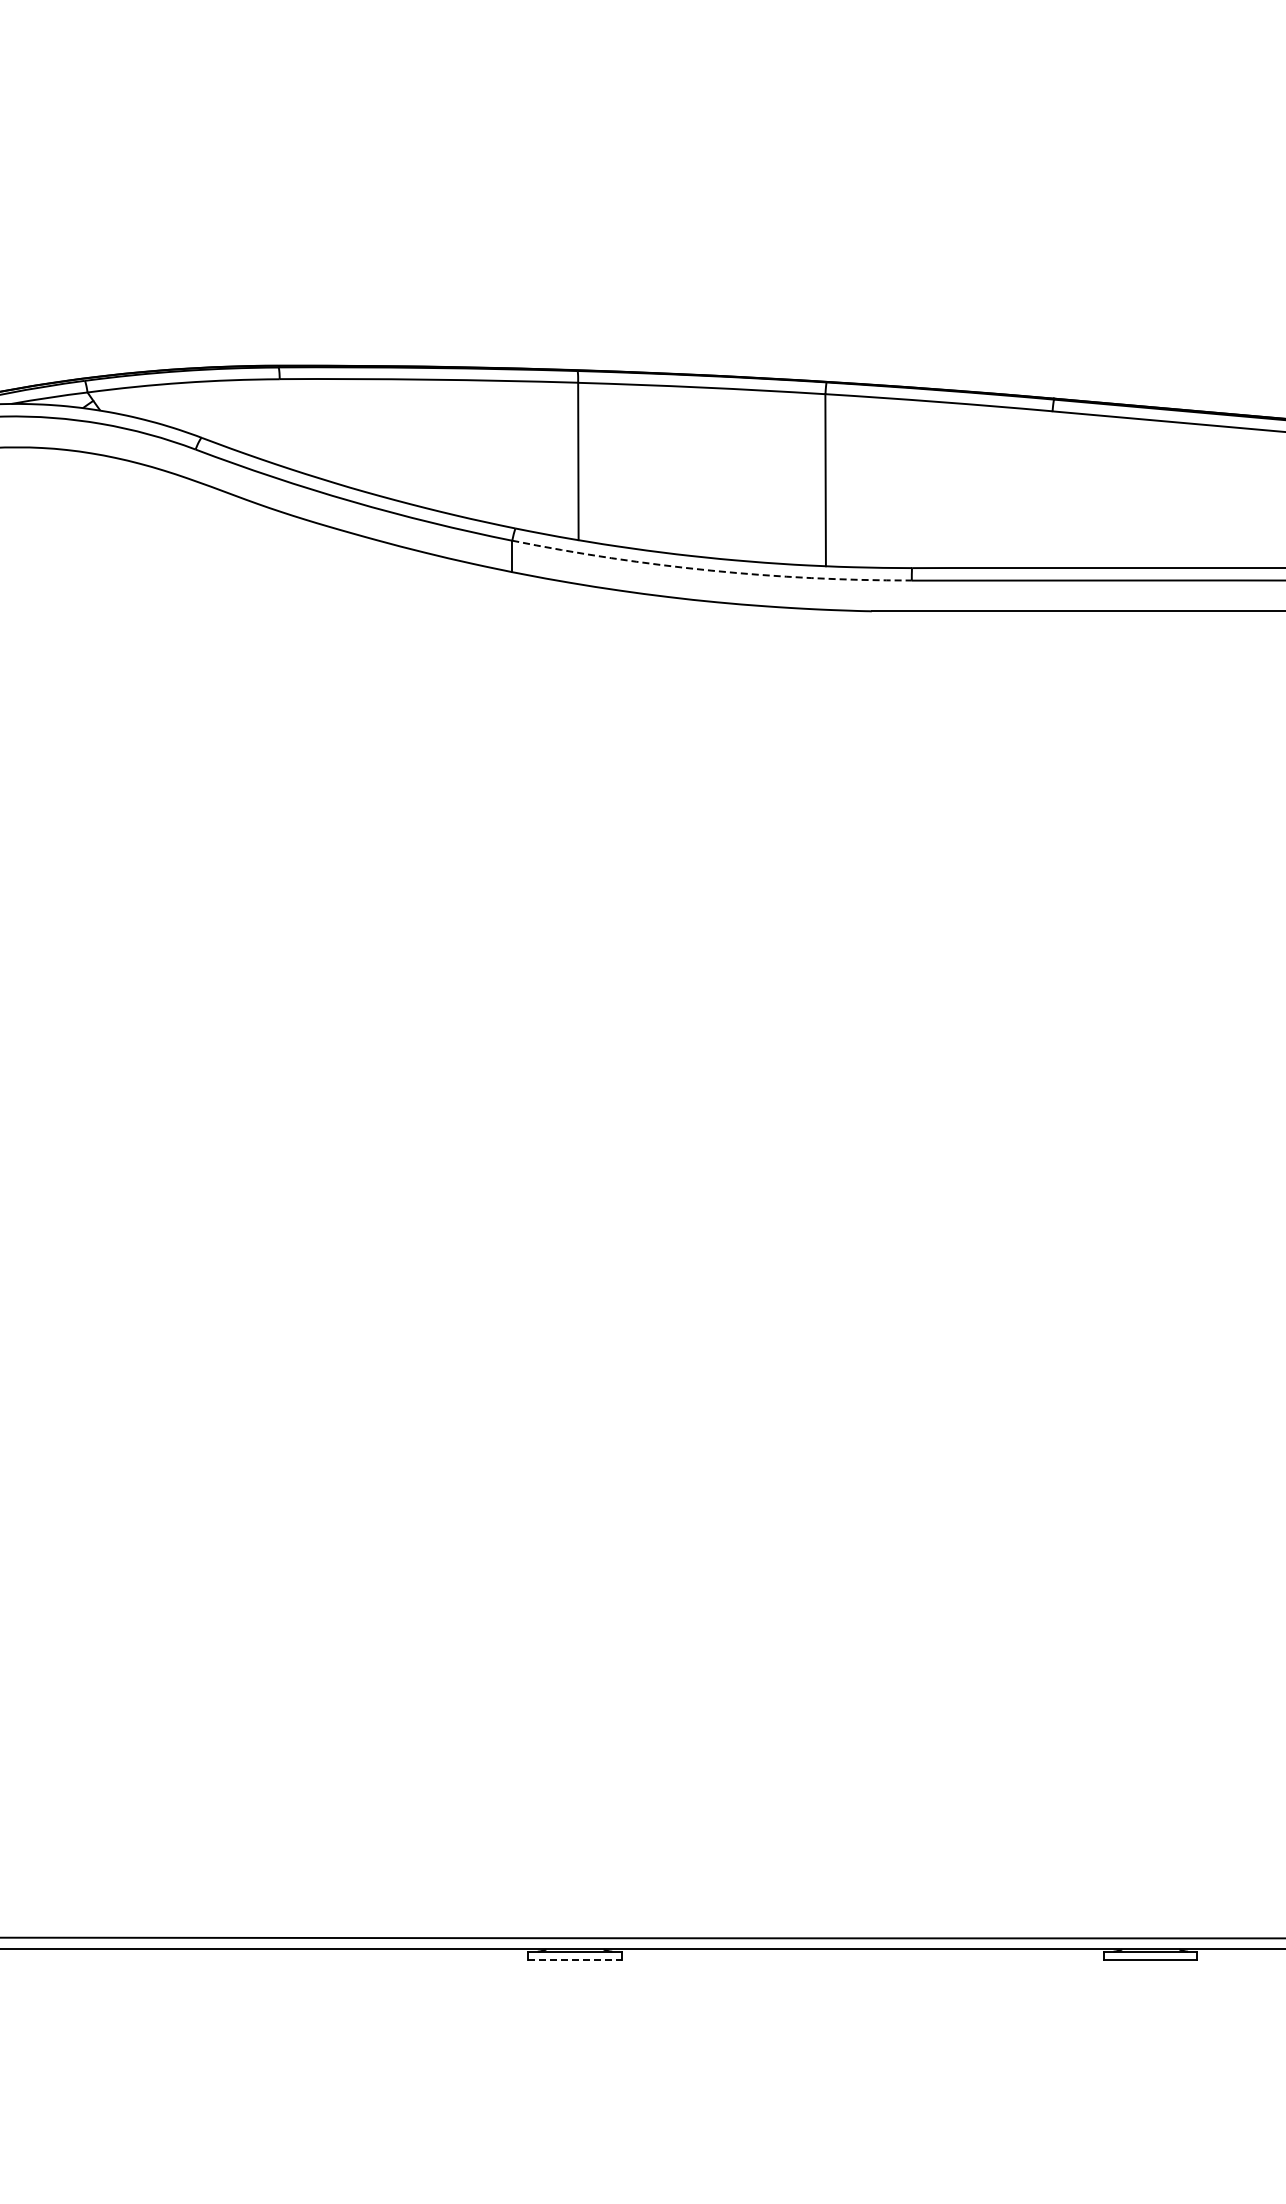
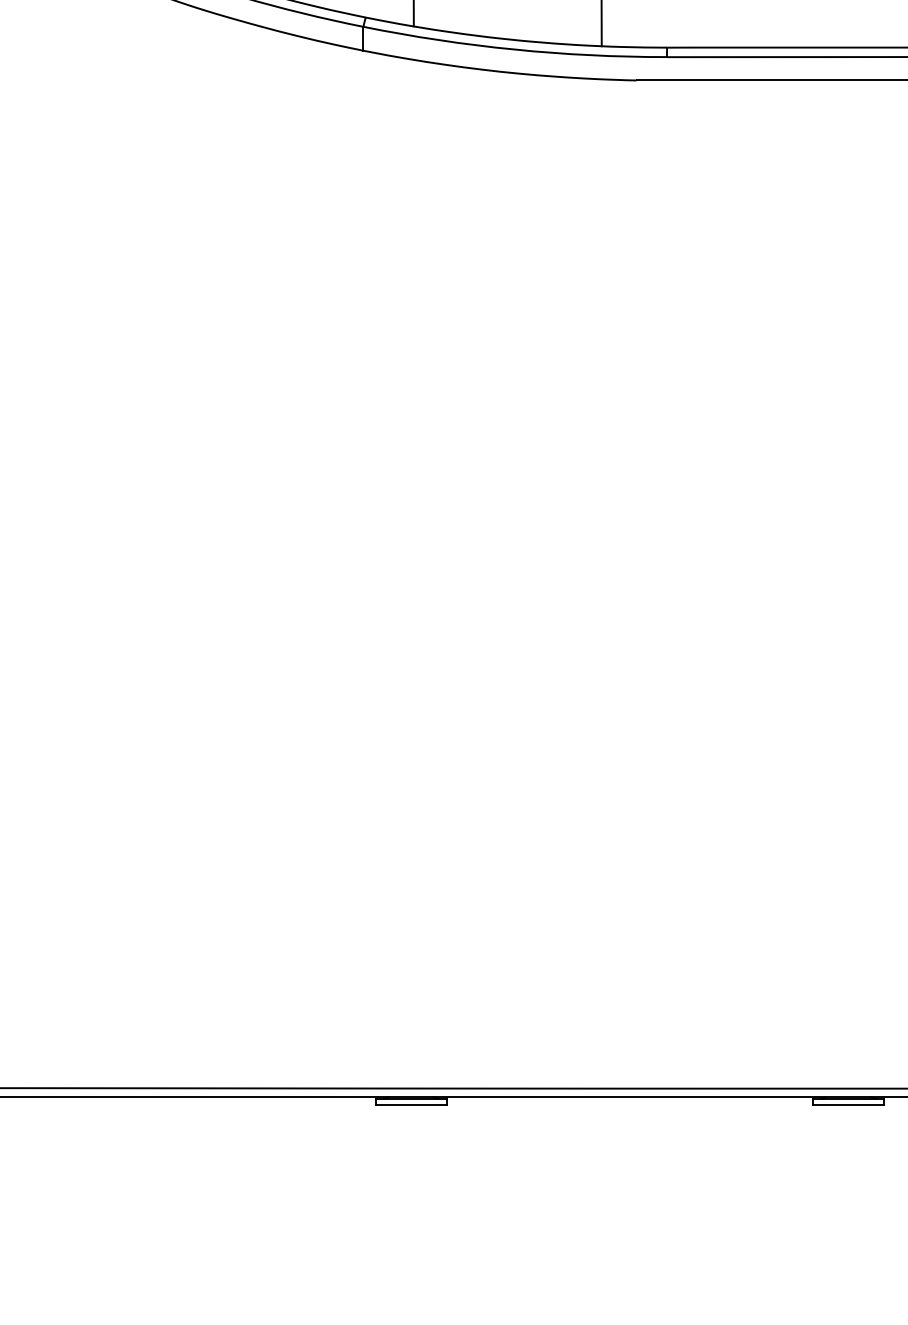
arc: (711, 570) -> (514, 49), dashed -> solid
line: (574, 1960) -> (410, 1105), dashed -> solid

